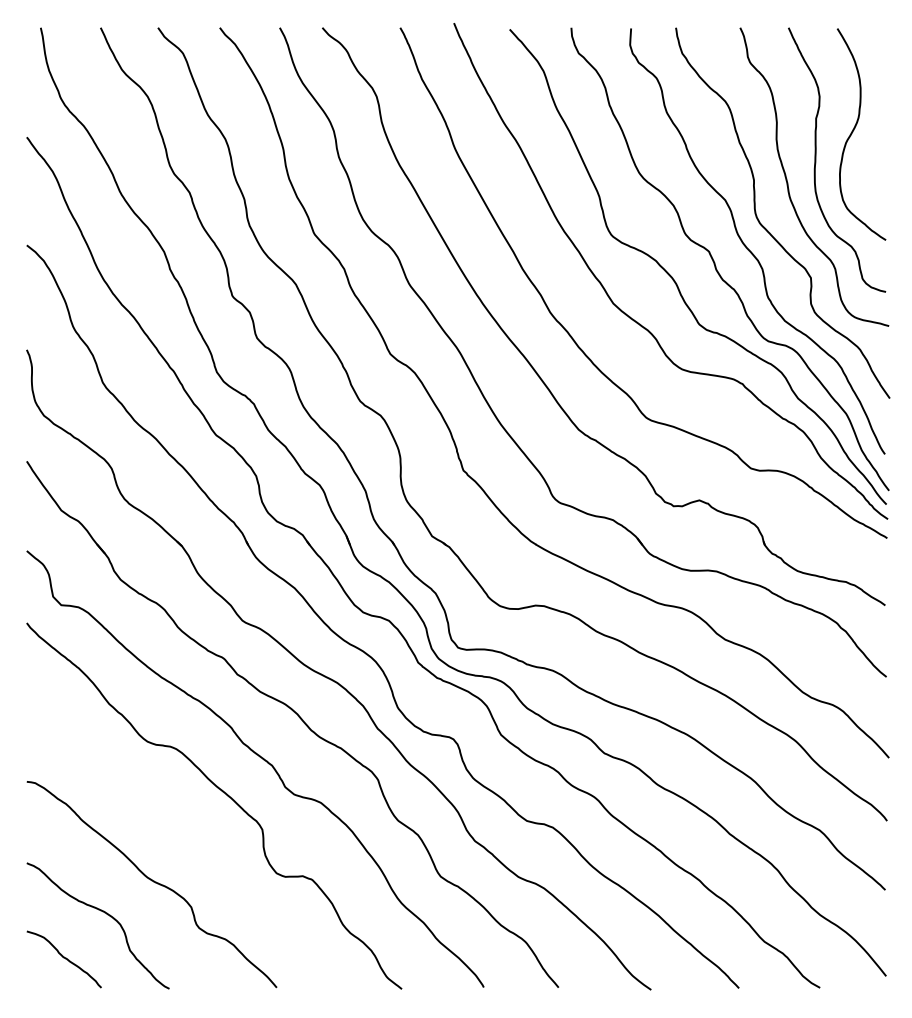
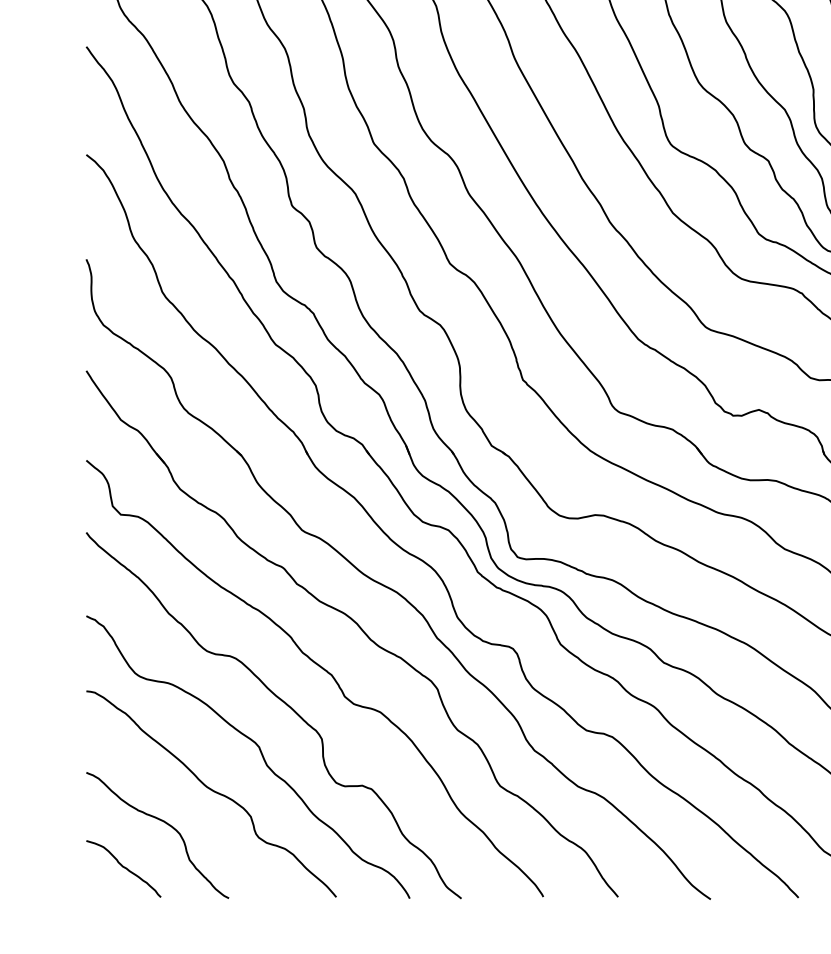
curve: (200, 842) -> (260, 751), added

